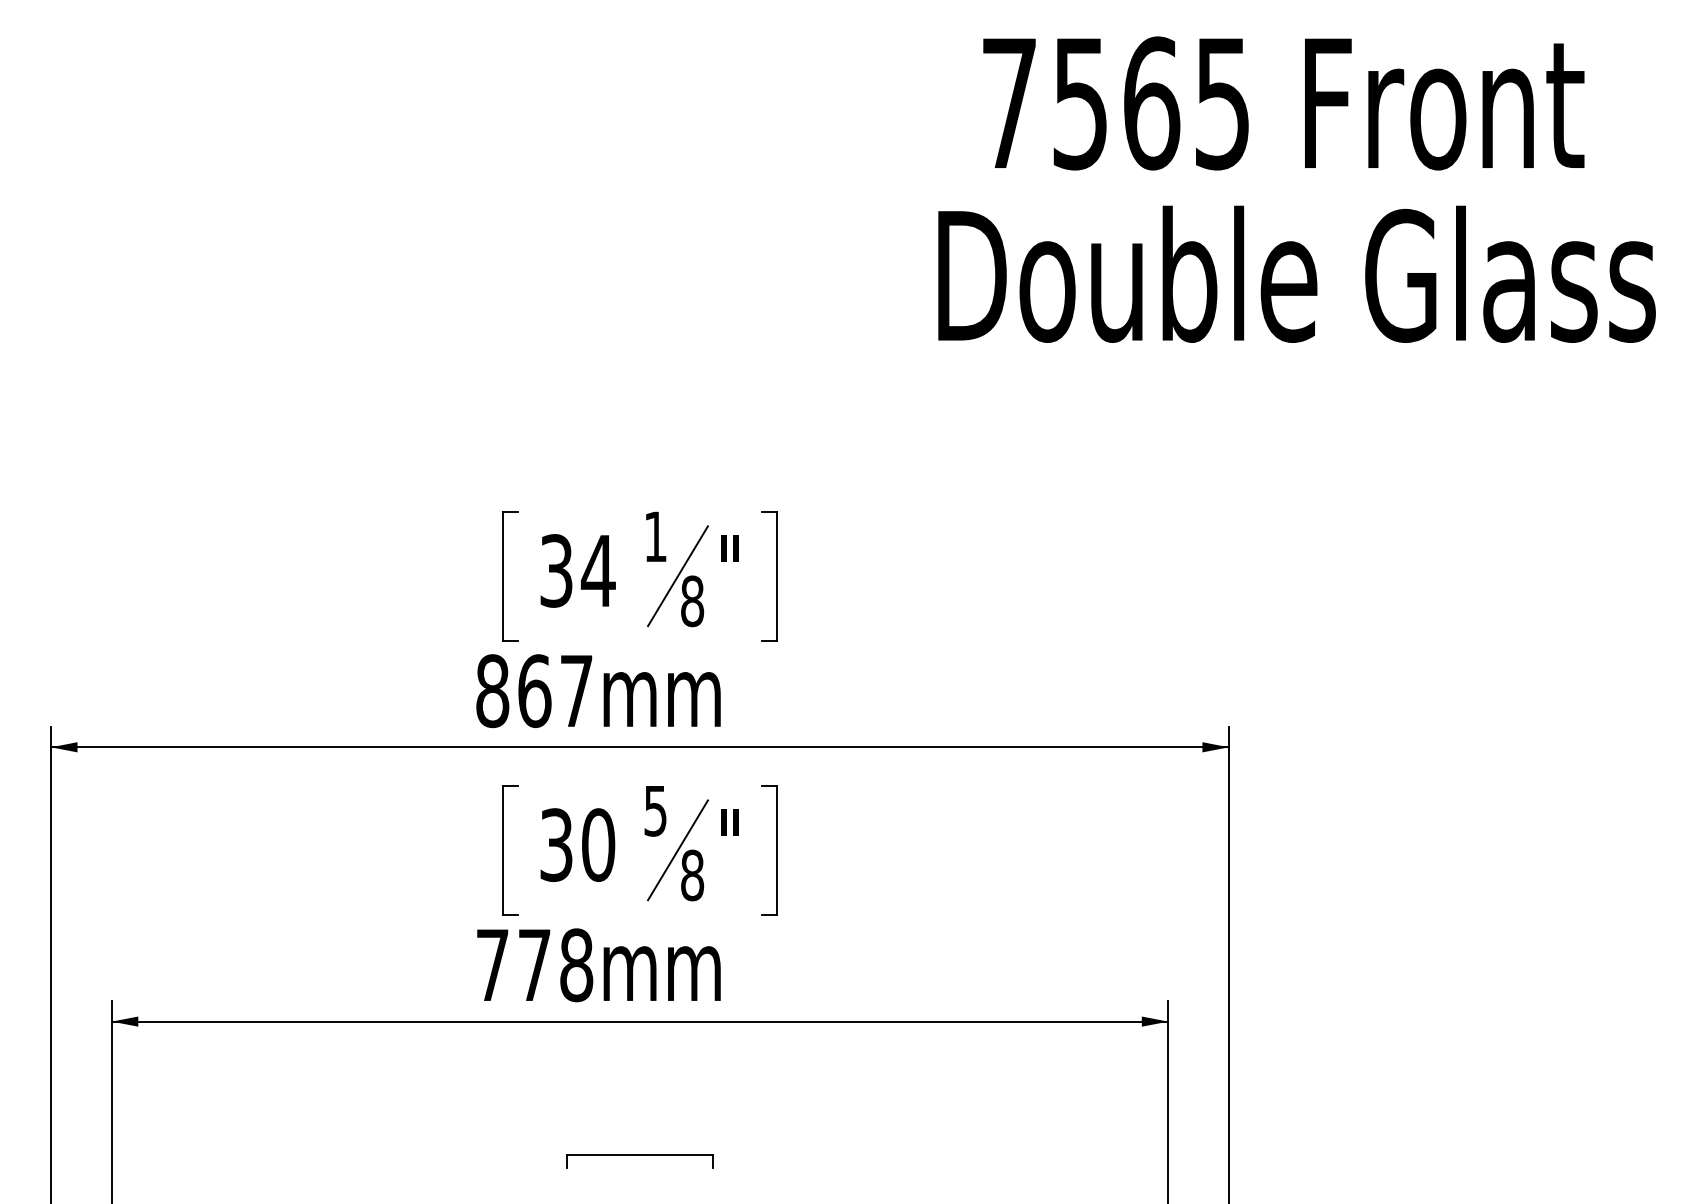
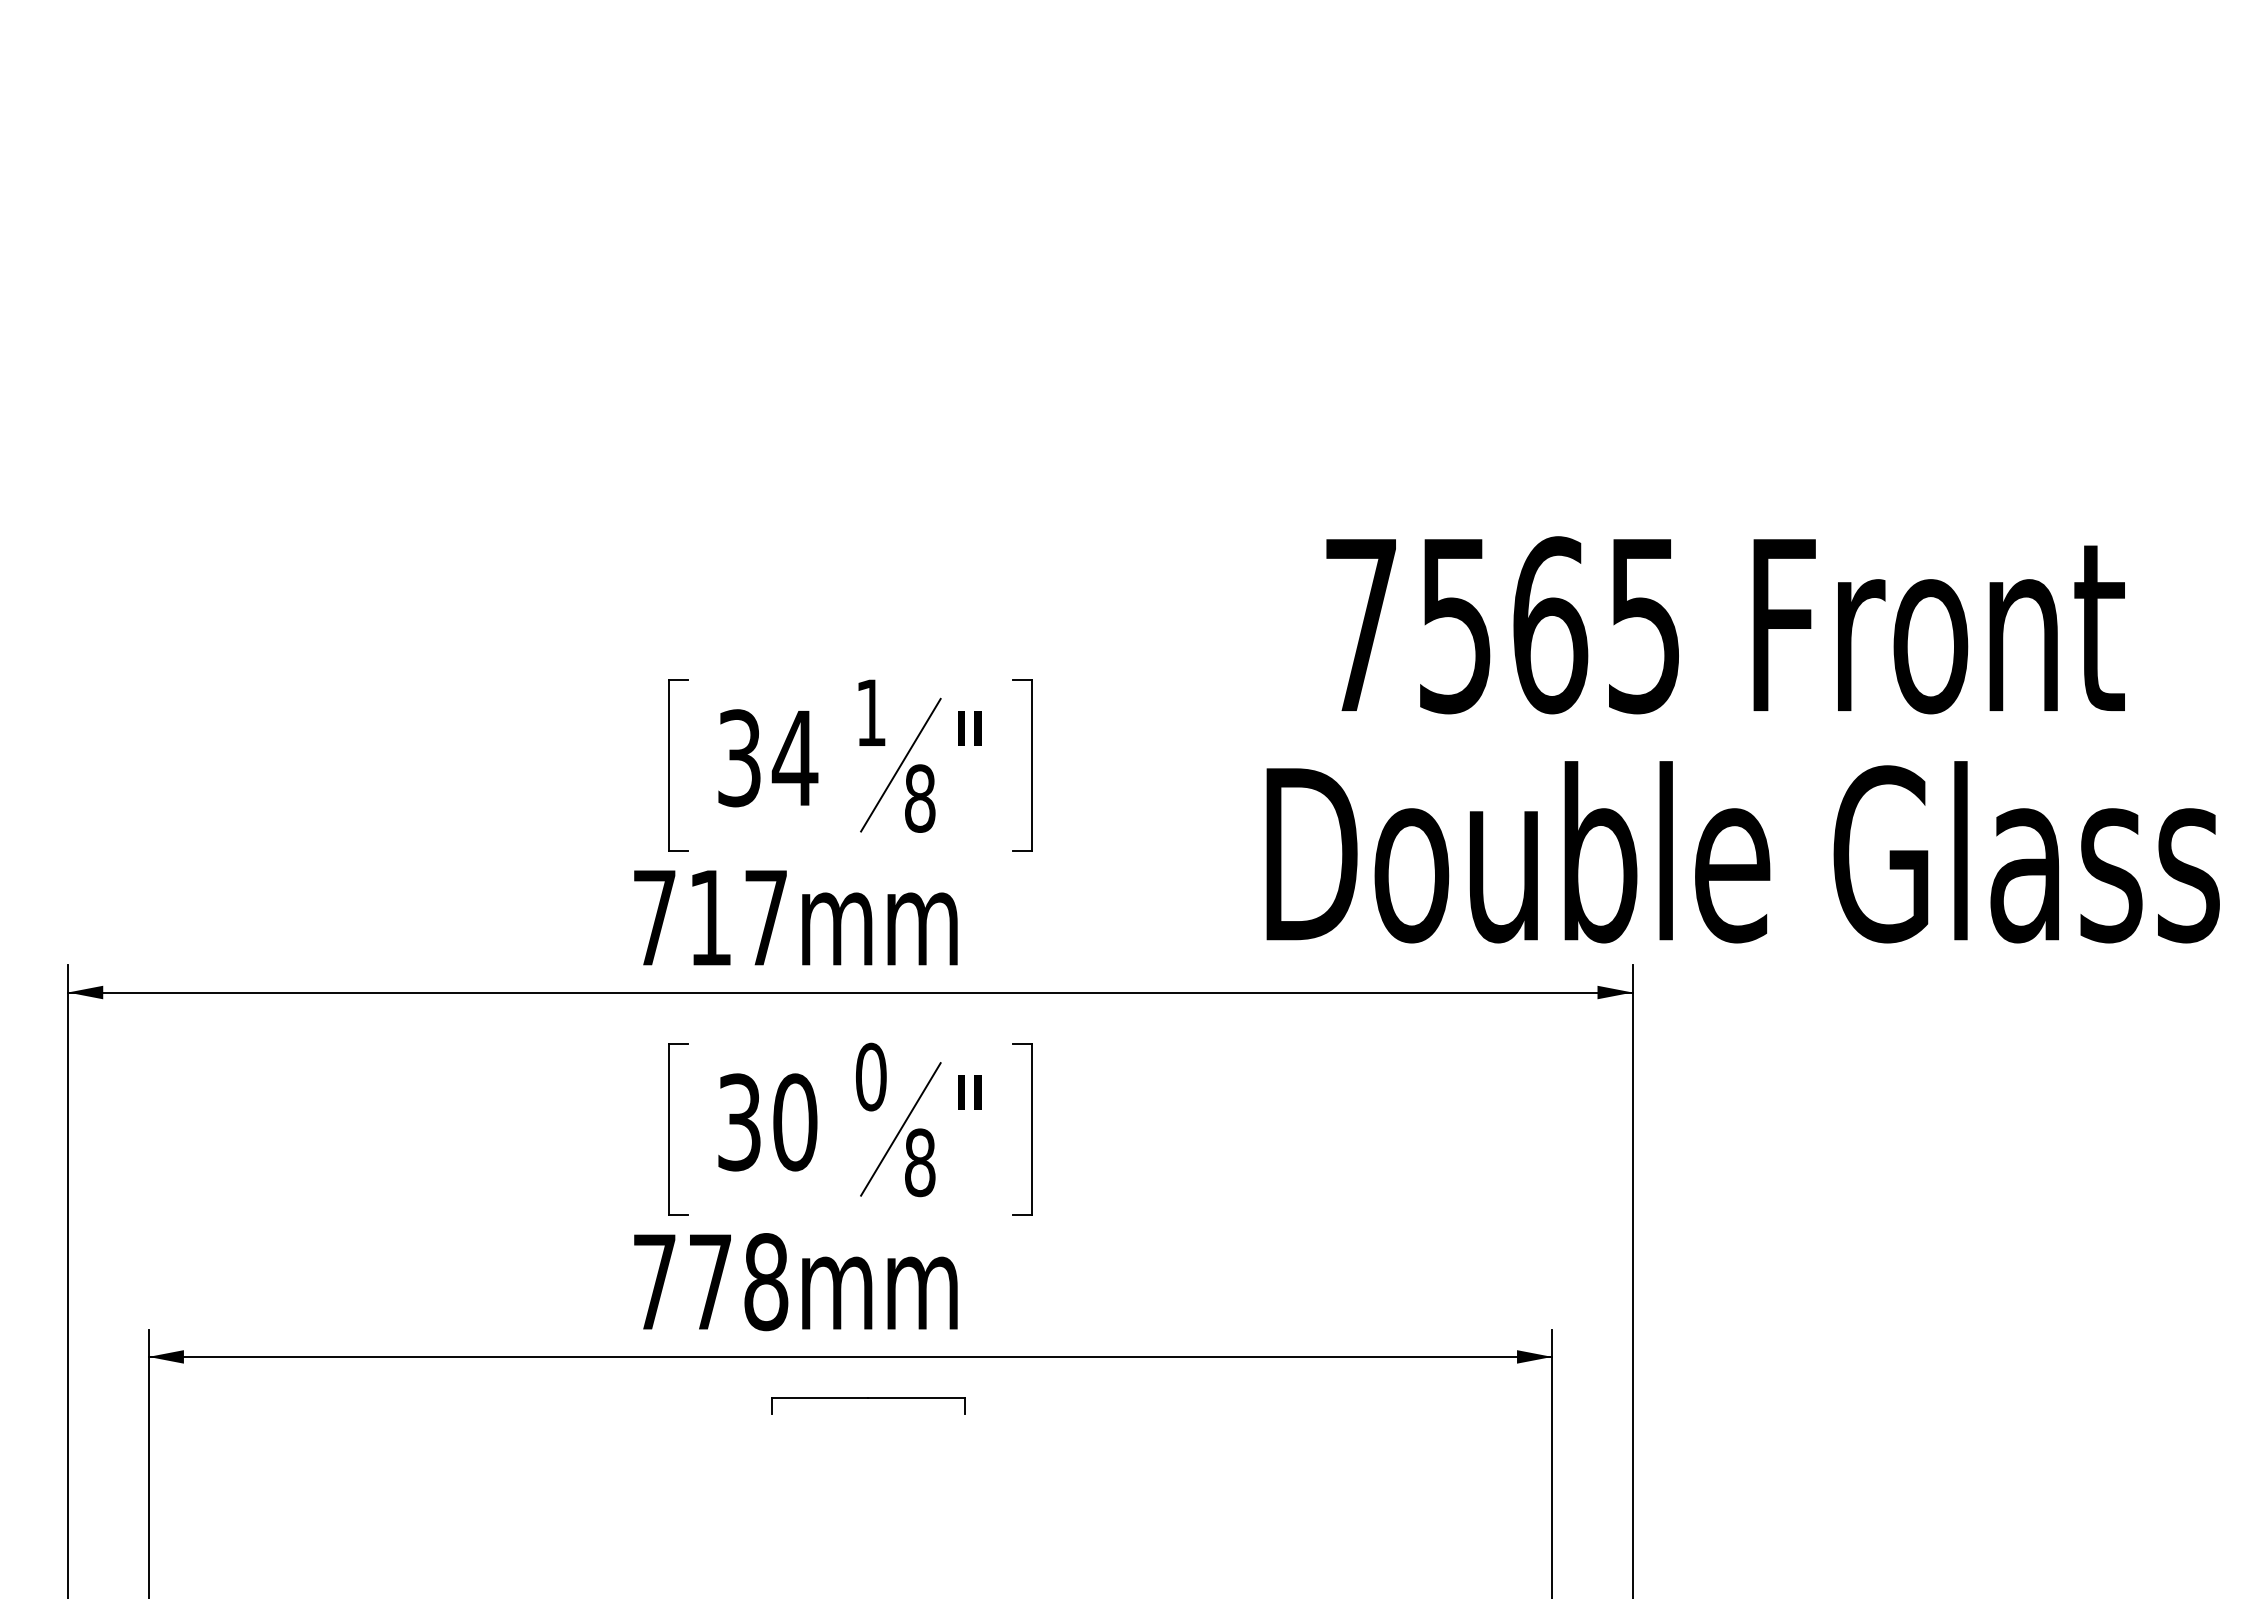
text: (1296, 189) -> (1742, 739), moved
text: (513, 690) -> (682, 917), 867mm -> 717mm
text: (655, 810) -> (871, 1076), 5 -> 0
part: (640, 1156) -> (868, 1398), moved

